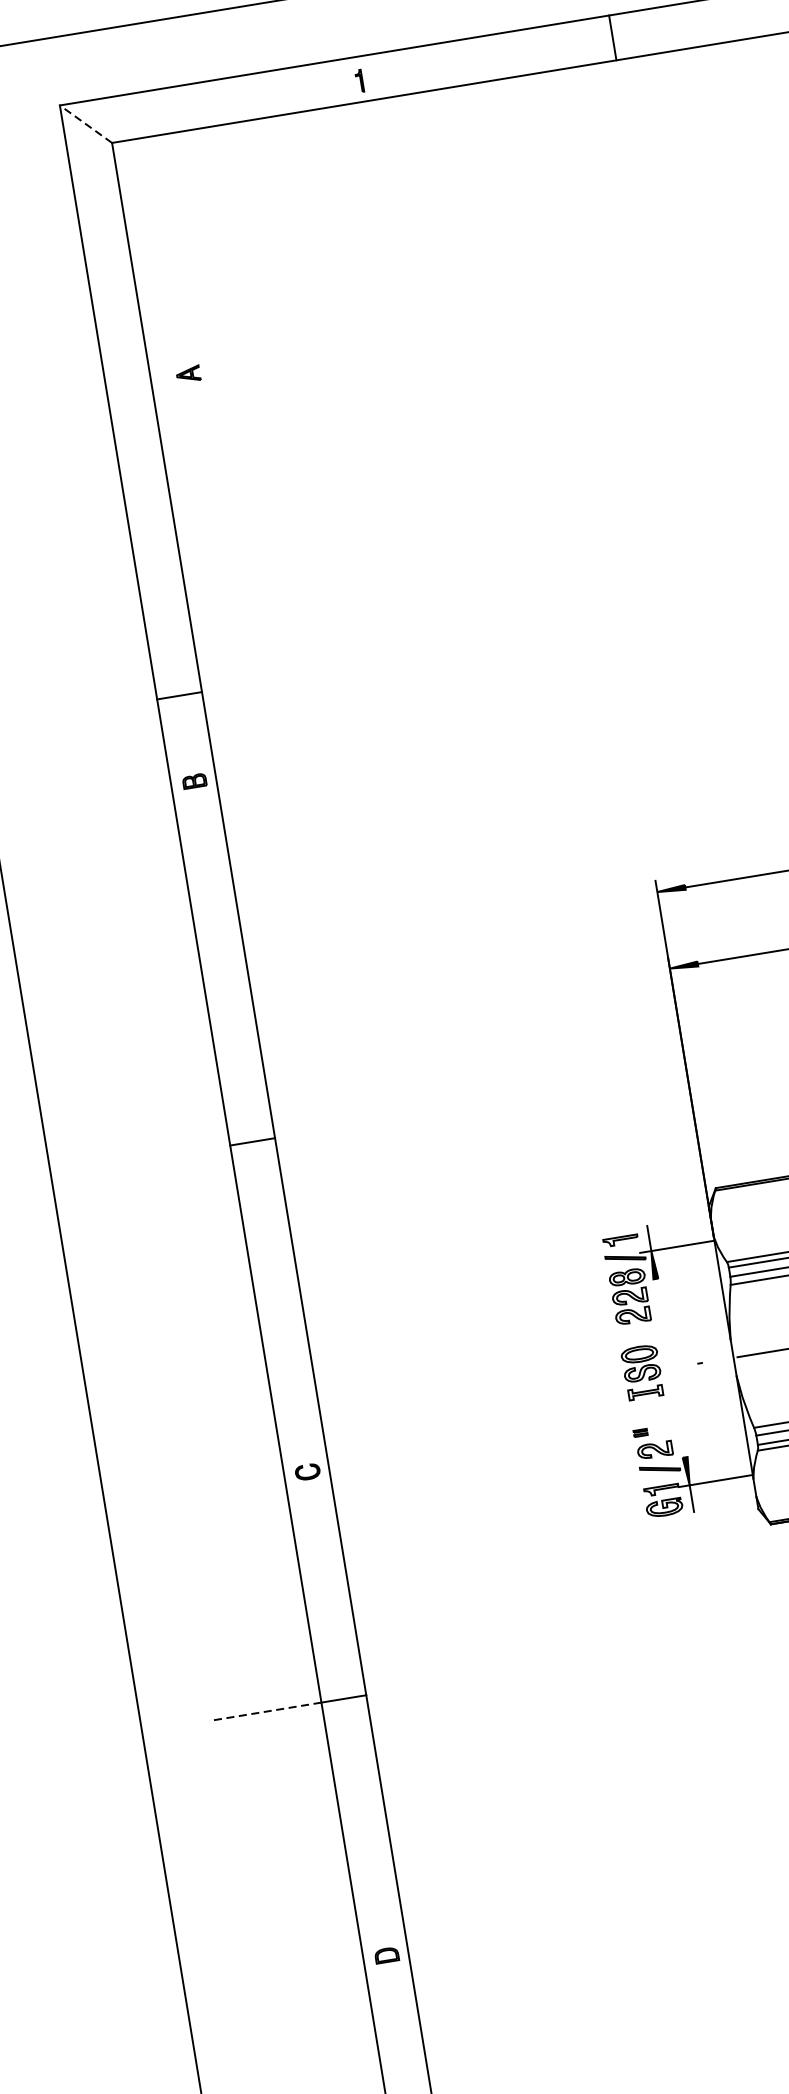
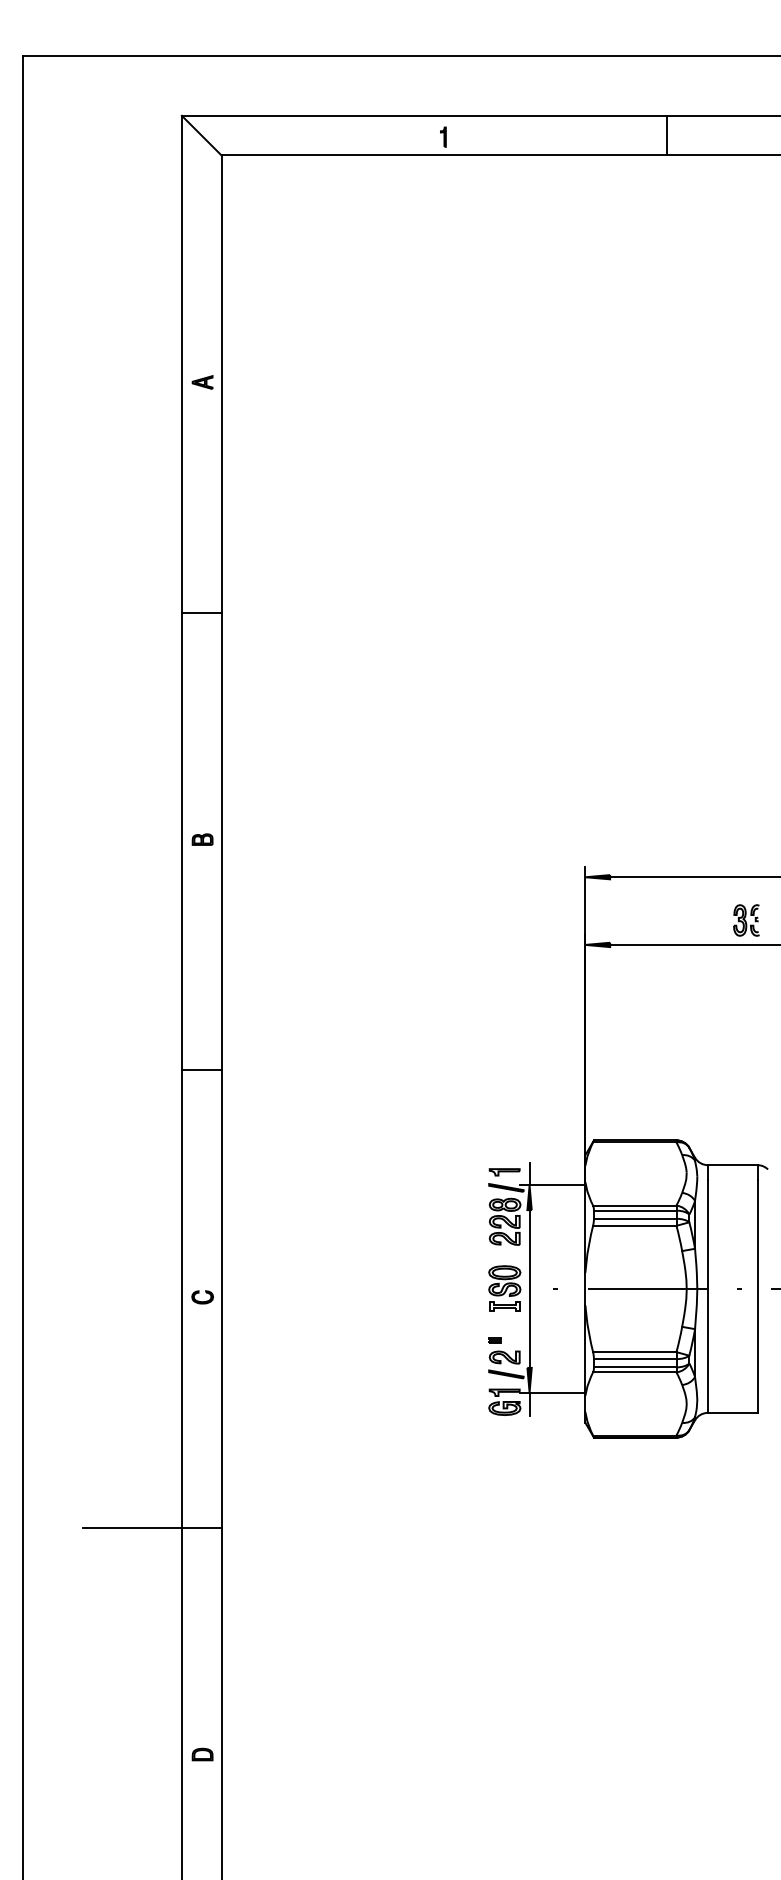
line: (85, 124) -> (201, 135), dashed -> solid
part: (188, 374) -> (202, 382), moved
line: (179, 695) -> (201, 612), moved
part: (194, 781) -> (202, 839), moved
line: (252, 1142) -> (201, 1070), moved
line: (670, 1367) -> (529, 1288), added
part: (307, 1472) -> (202, 1297), moved
line: (265, 1711) -> (132, 1527), dashed -> solid

